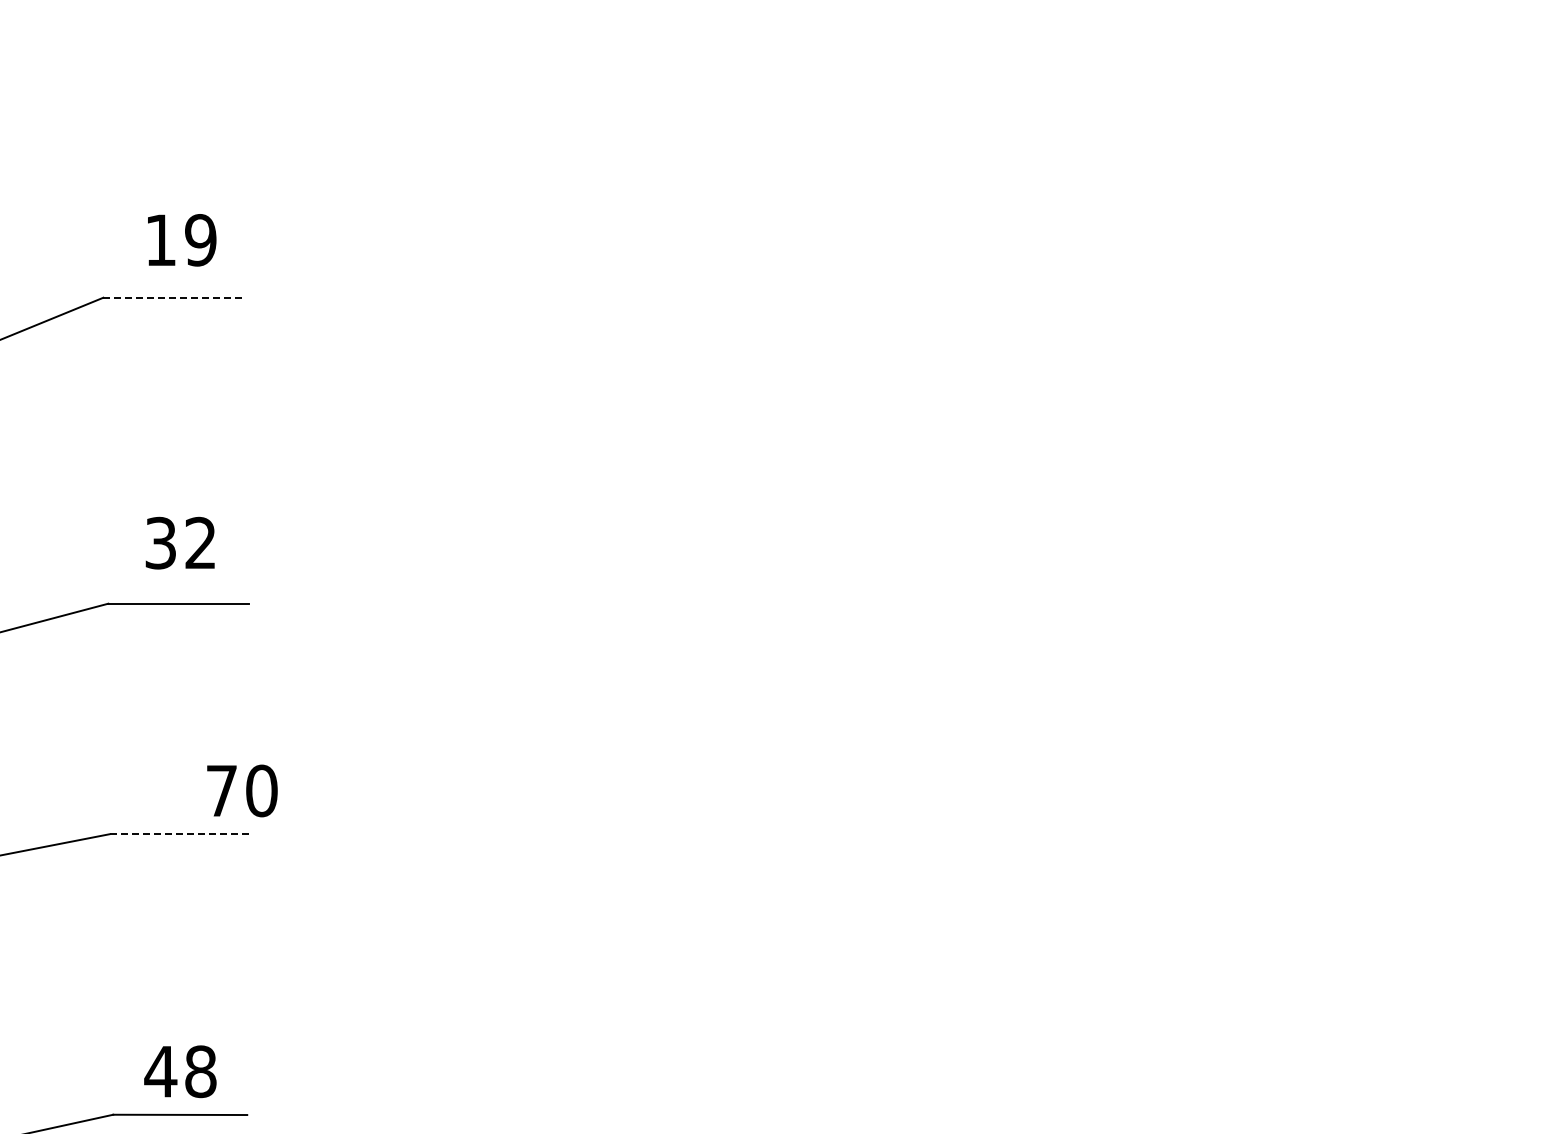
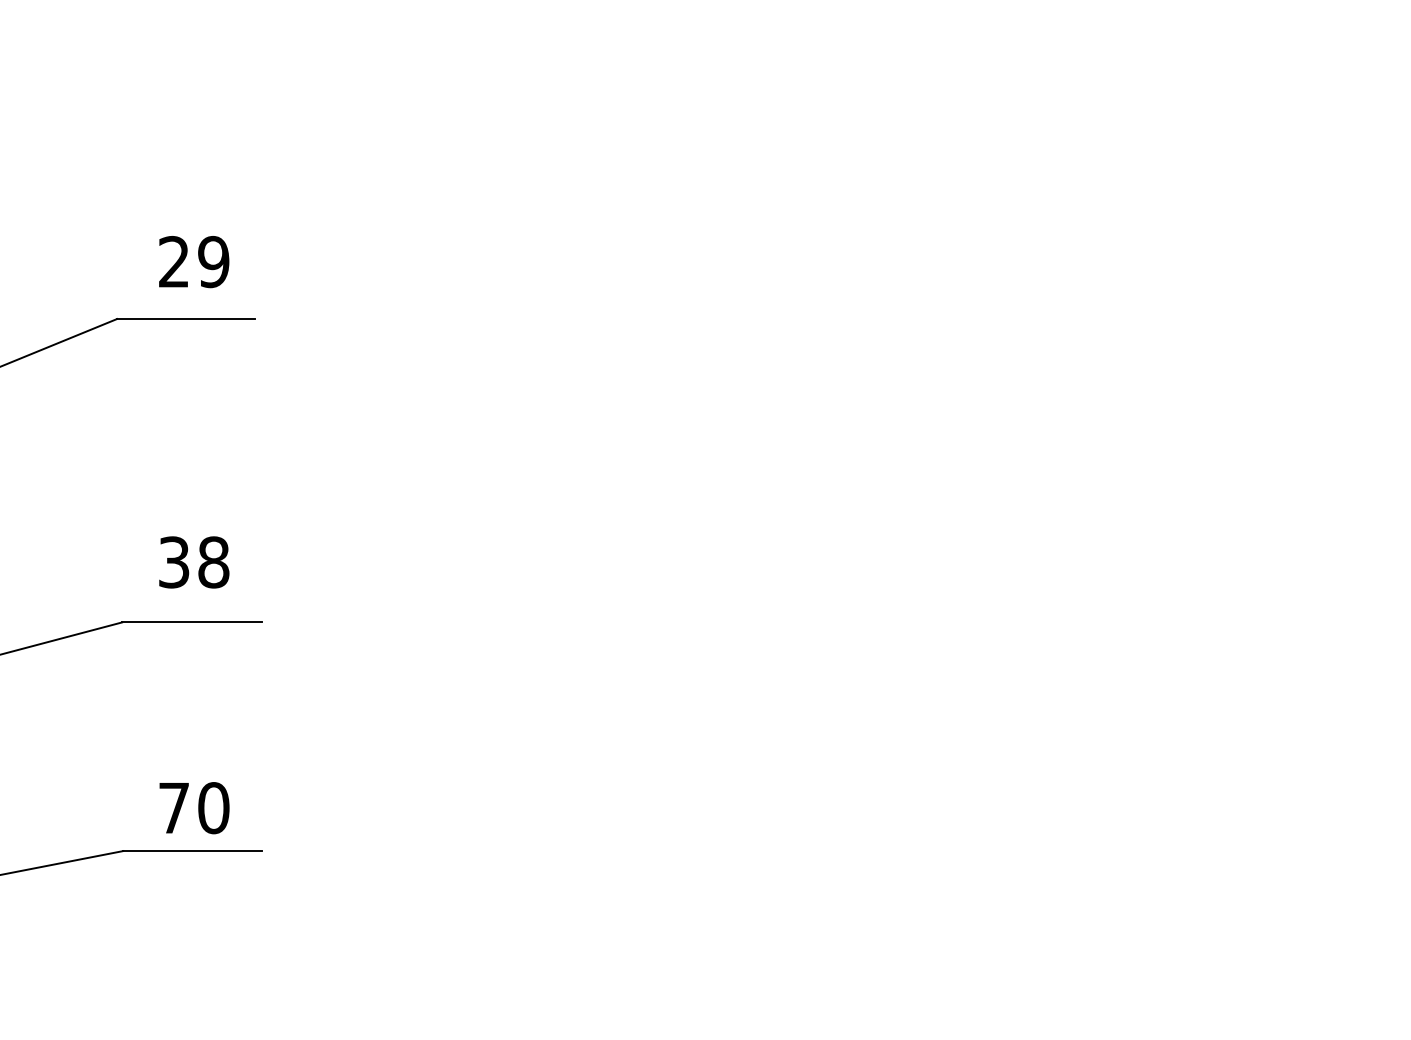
text: (160, 239) -> (173, 261), 19 -> 29
line: (173, 297) -> (186, 318), dashed -> solid
text: (200, 542) -> (213, 561), 32 -> 38
text: (242, 790) -> (194, 807), moved
line: (180, 834) -> (193, 851), dashed -> solid

